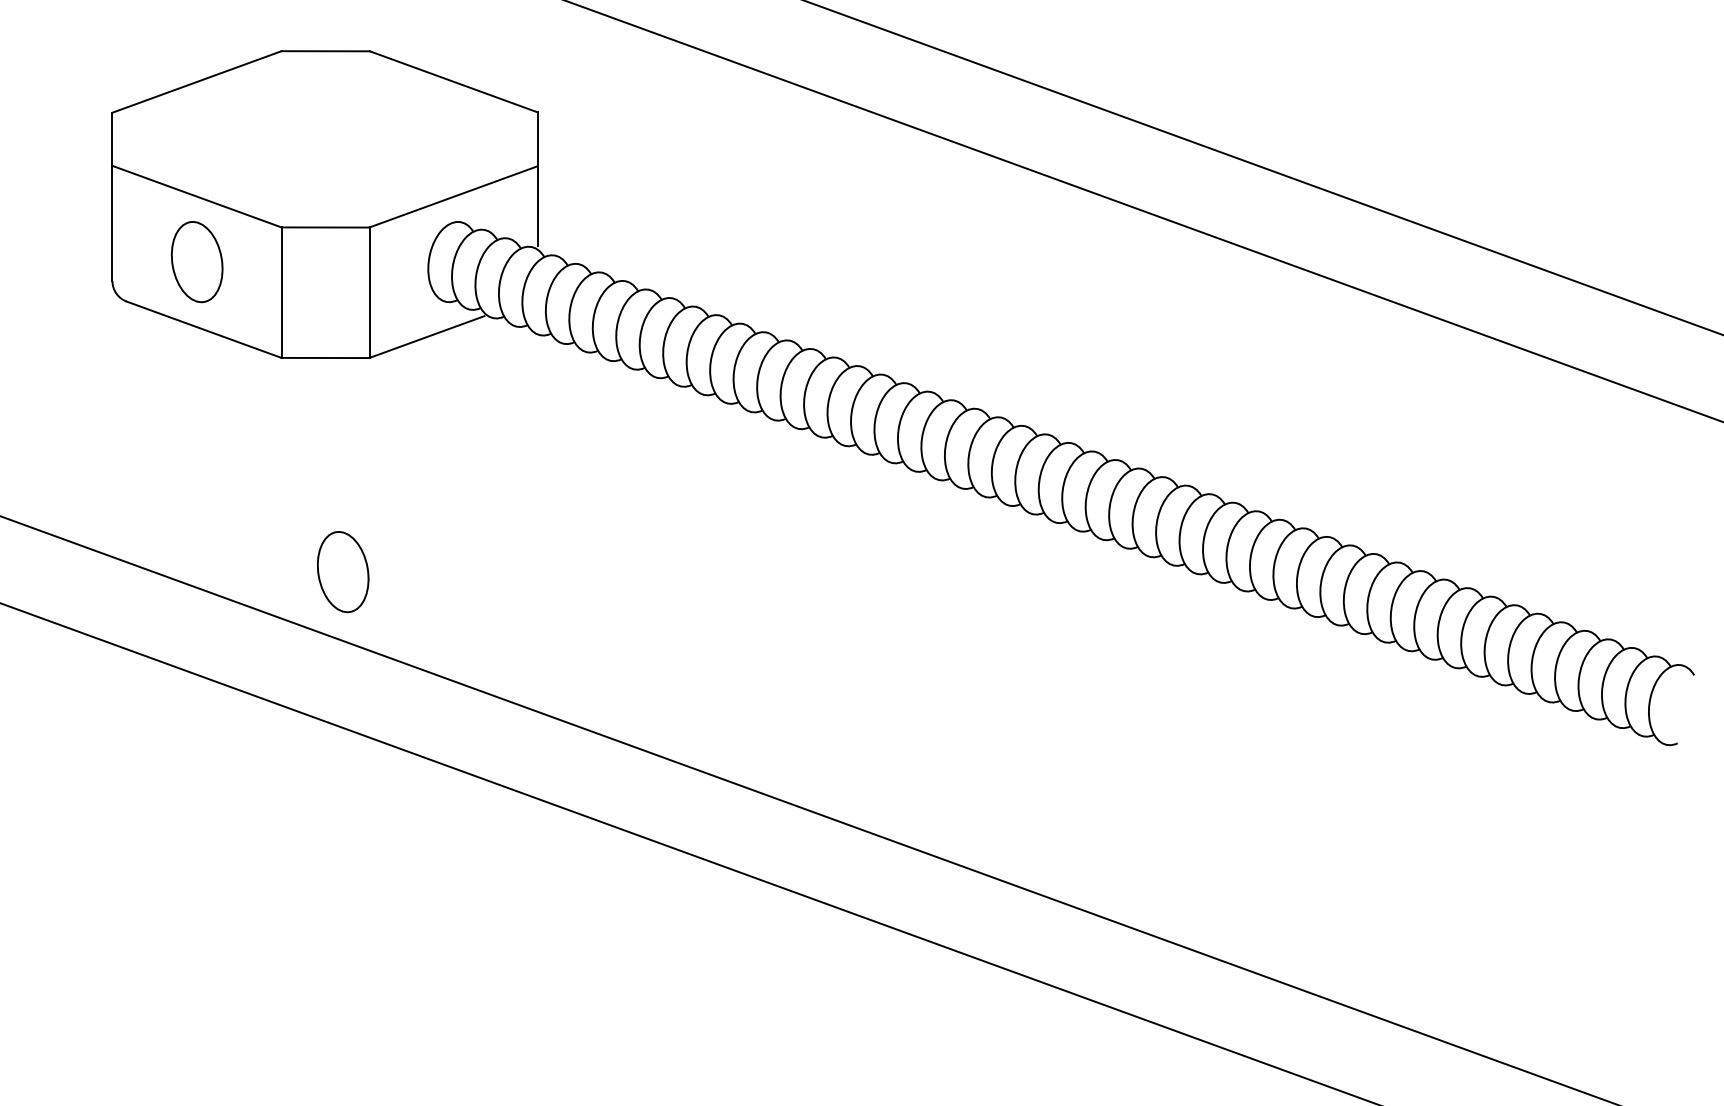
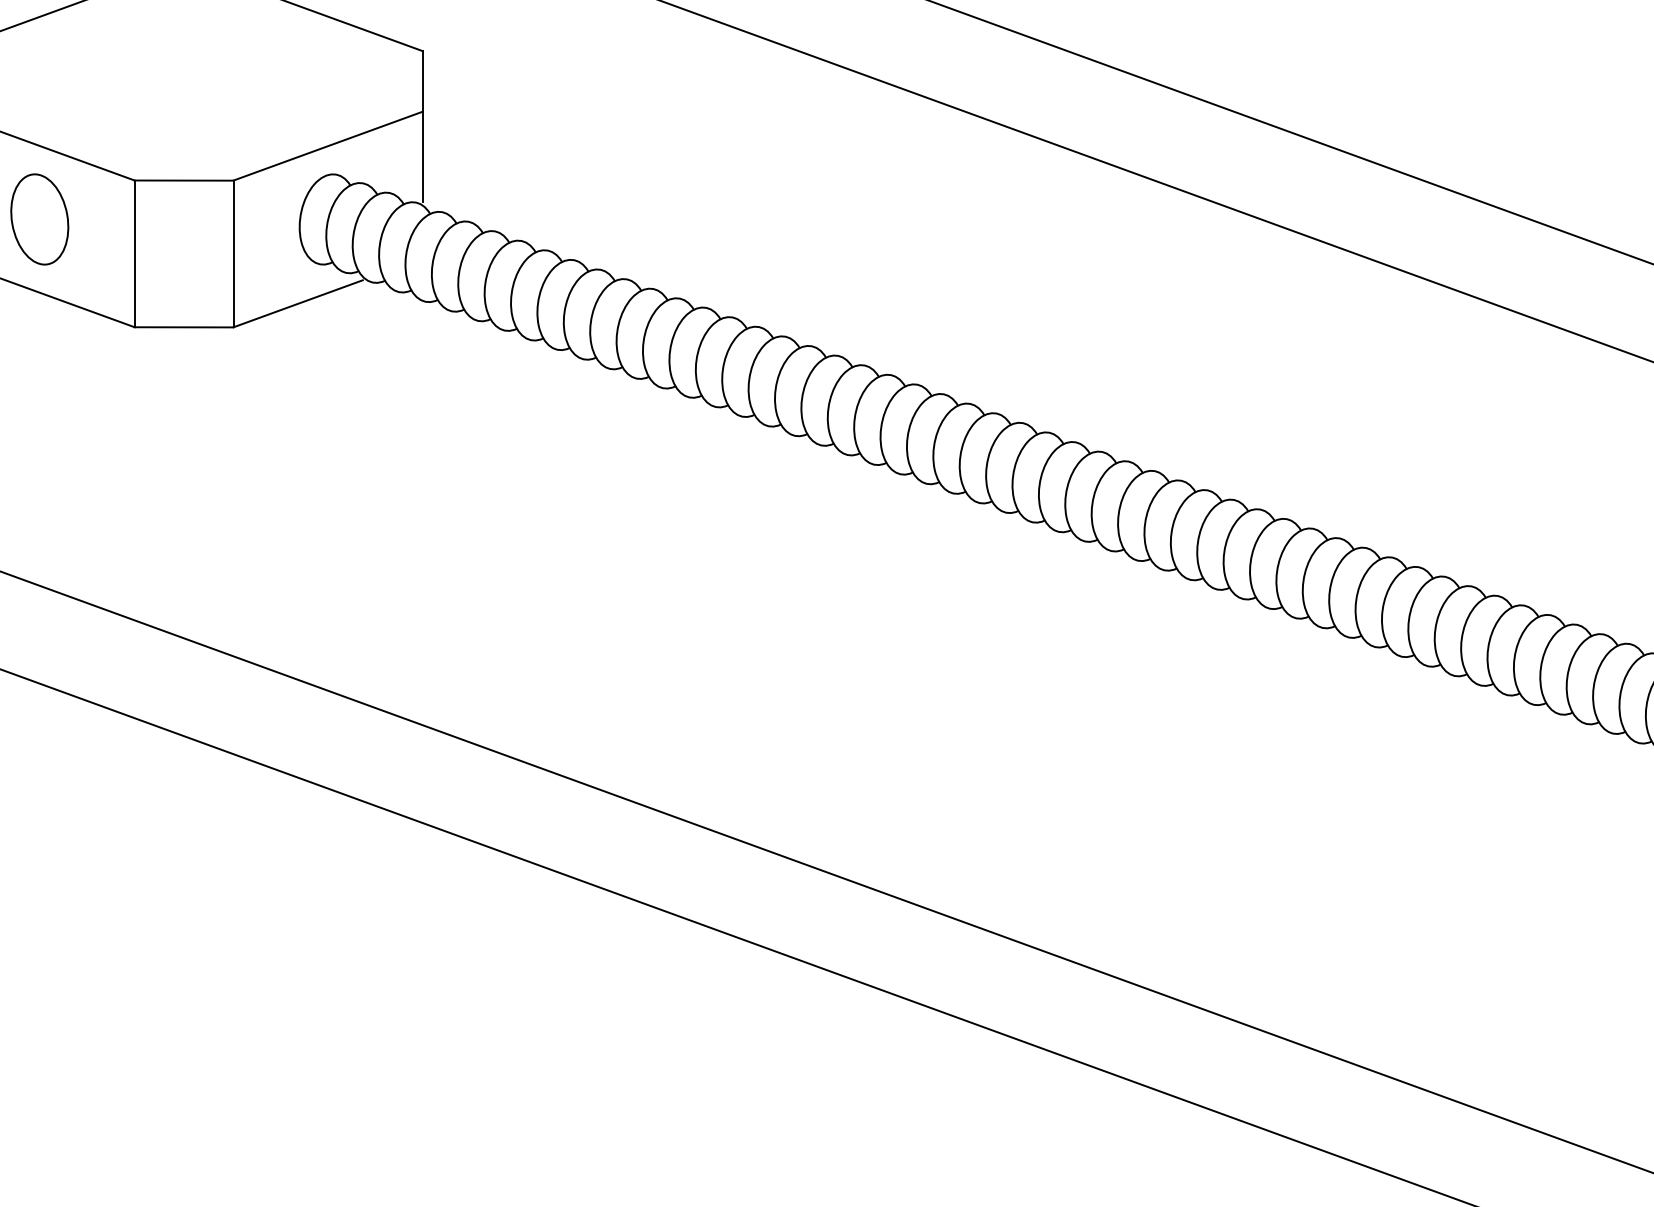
part: (342, 572) -> (203, 568), removed

